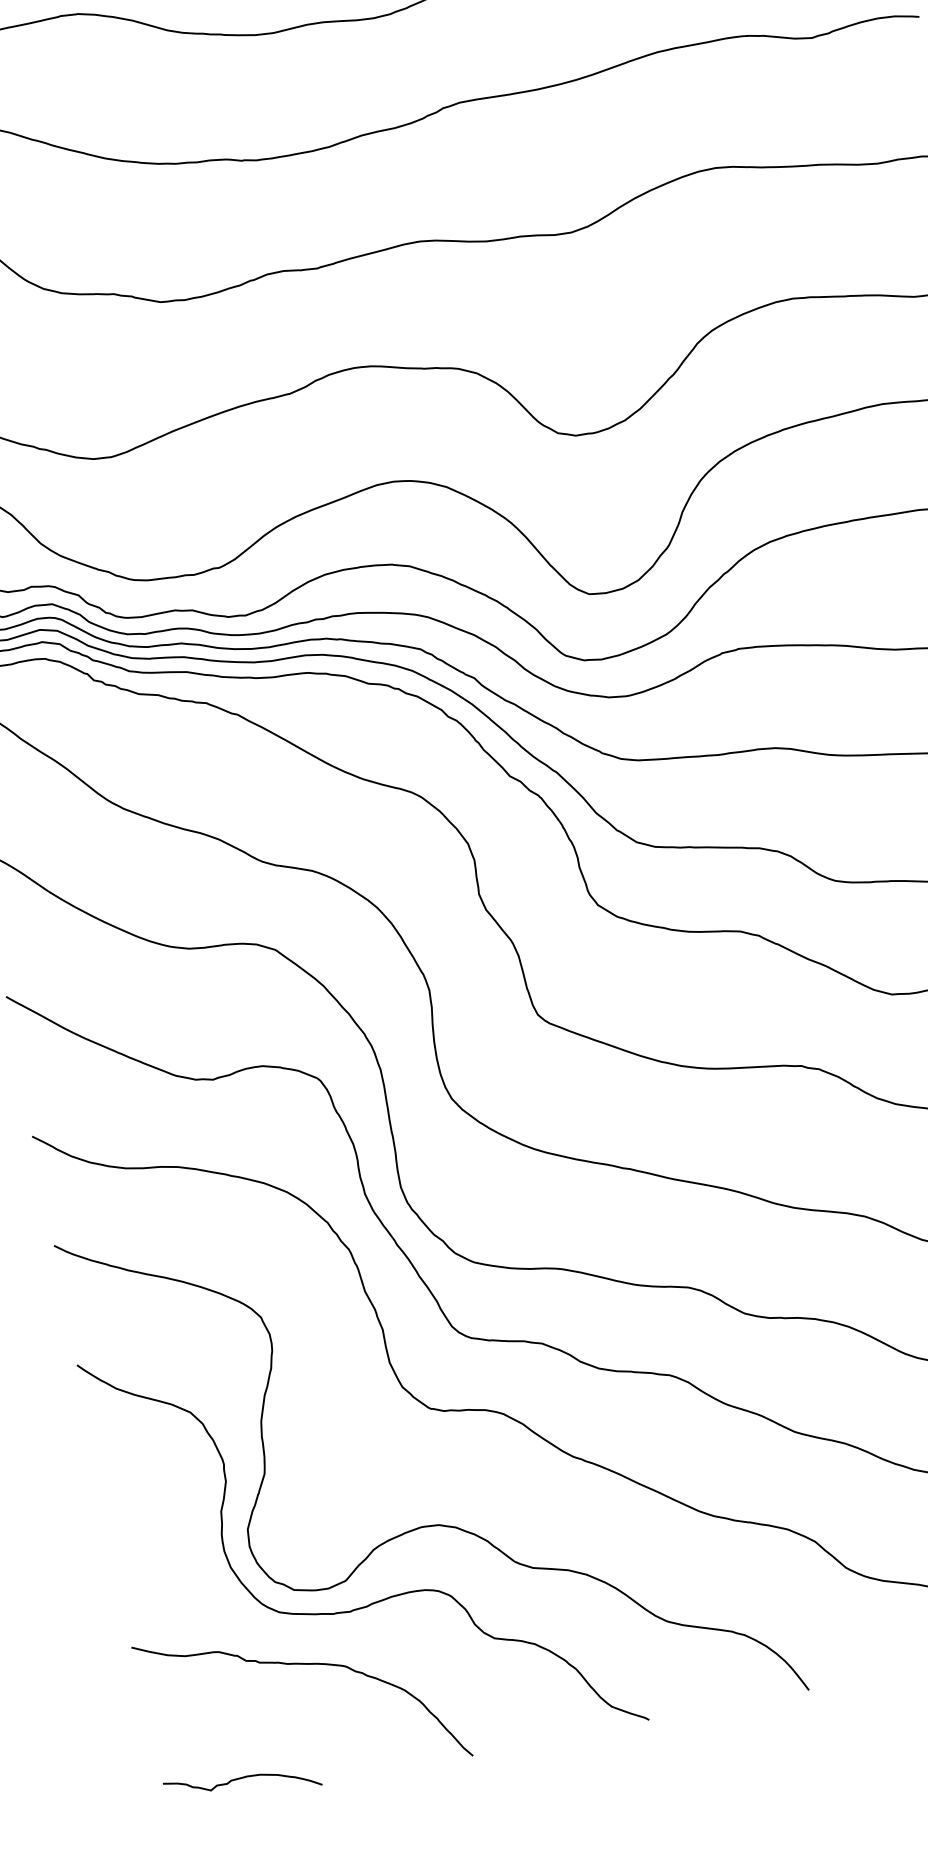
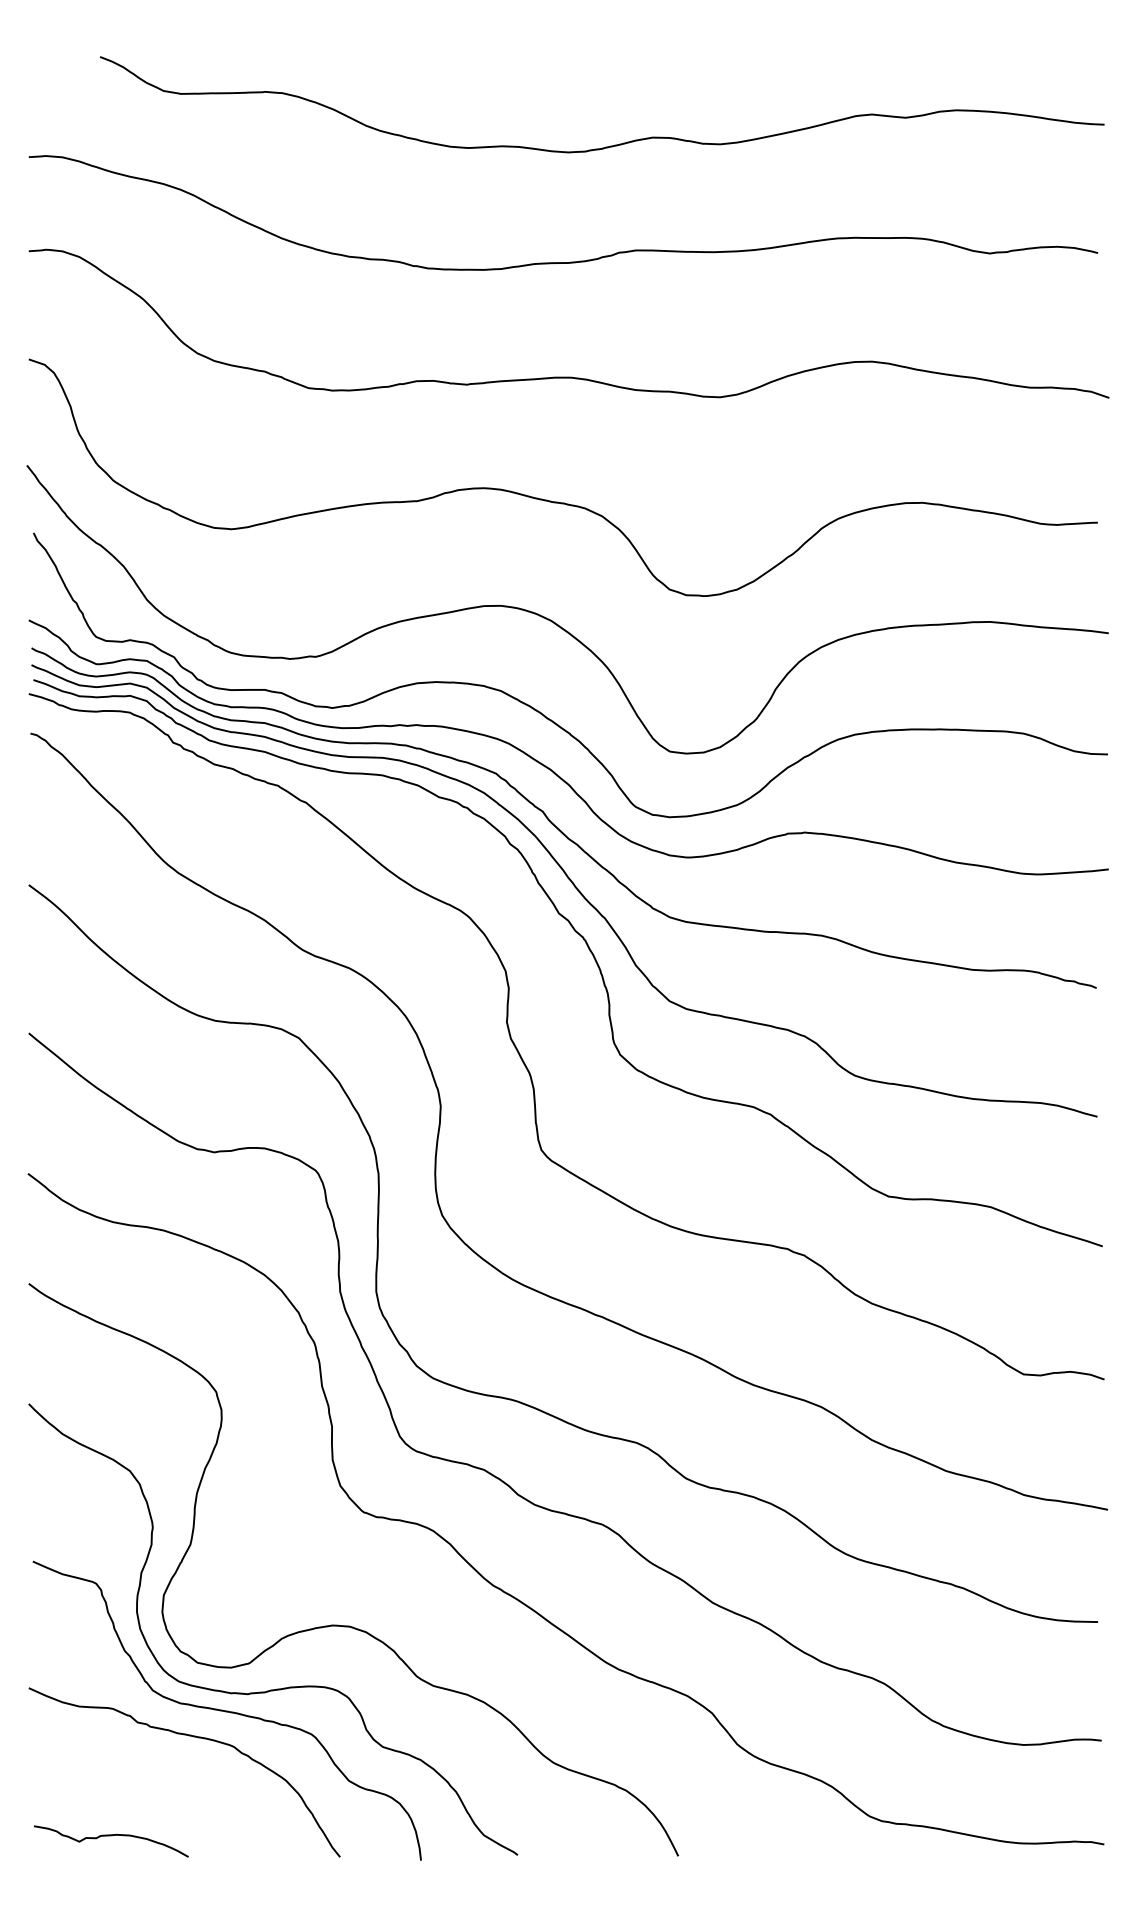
curve: (332, 1631) -> (226, 1710), added

